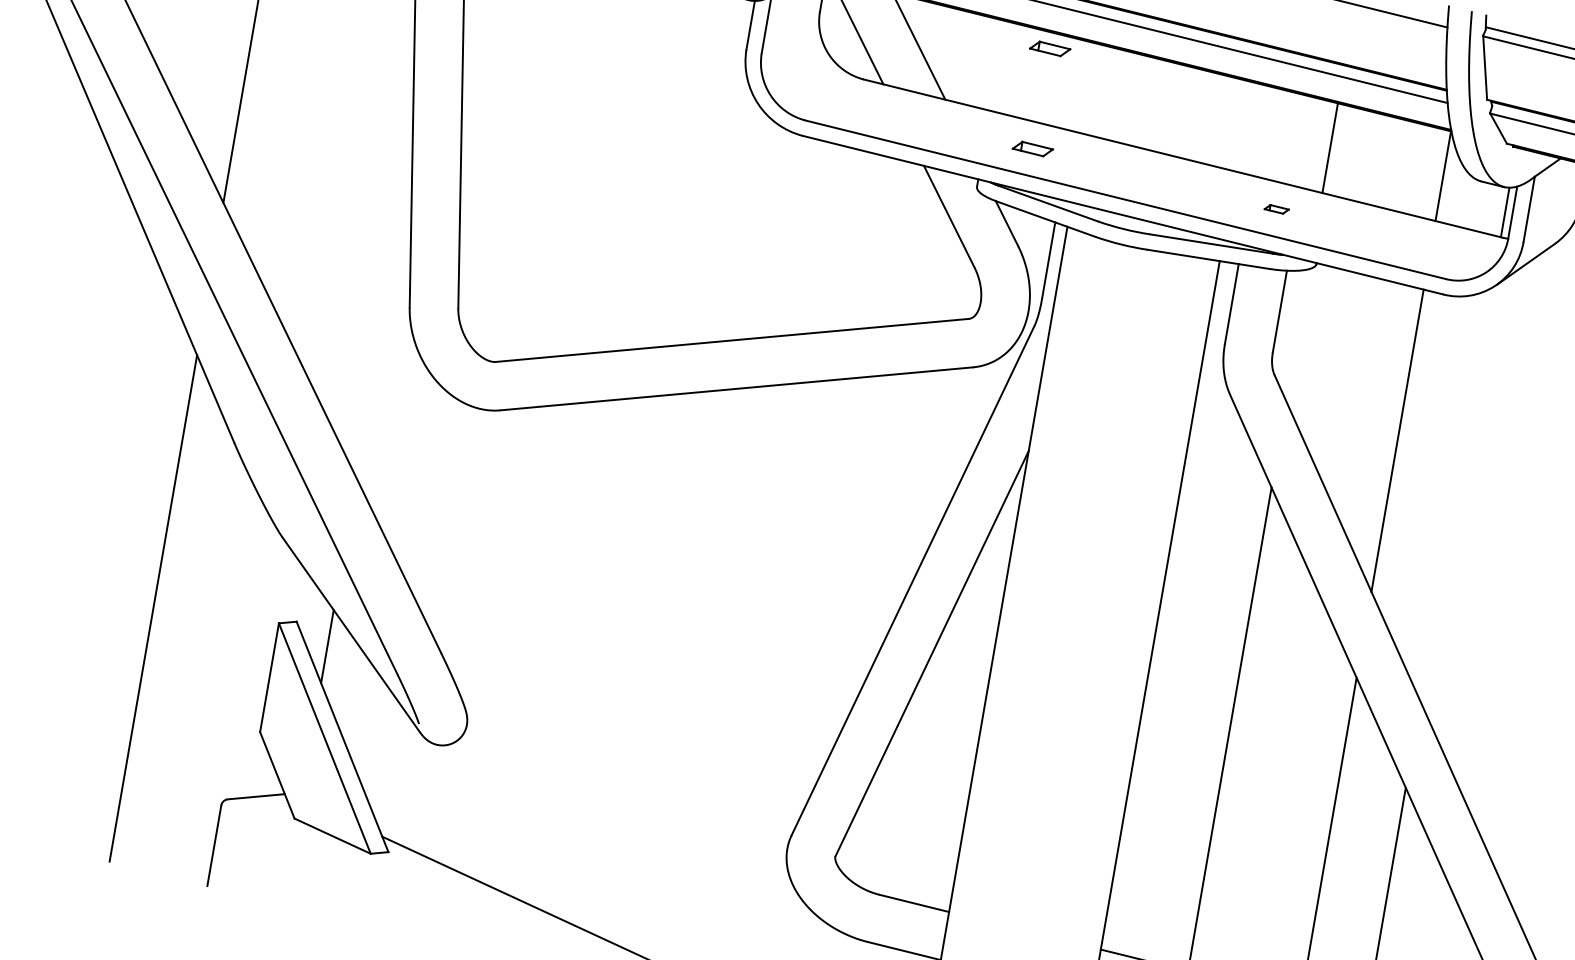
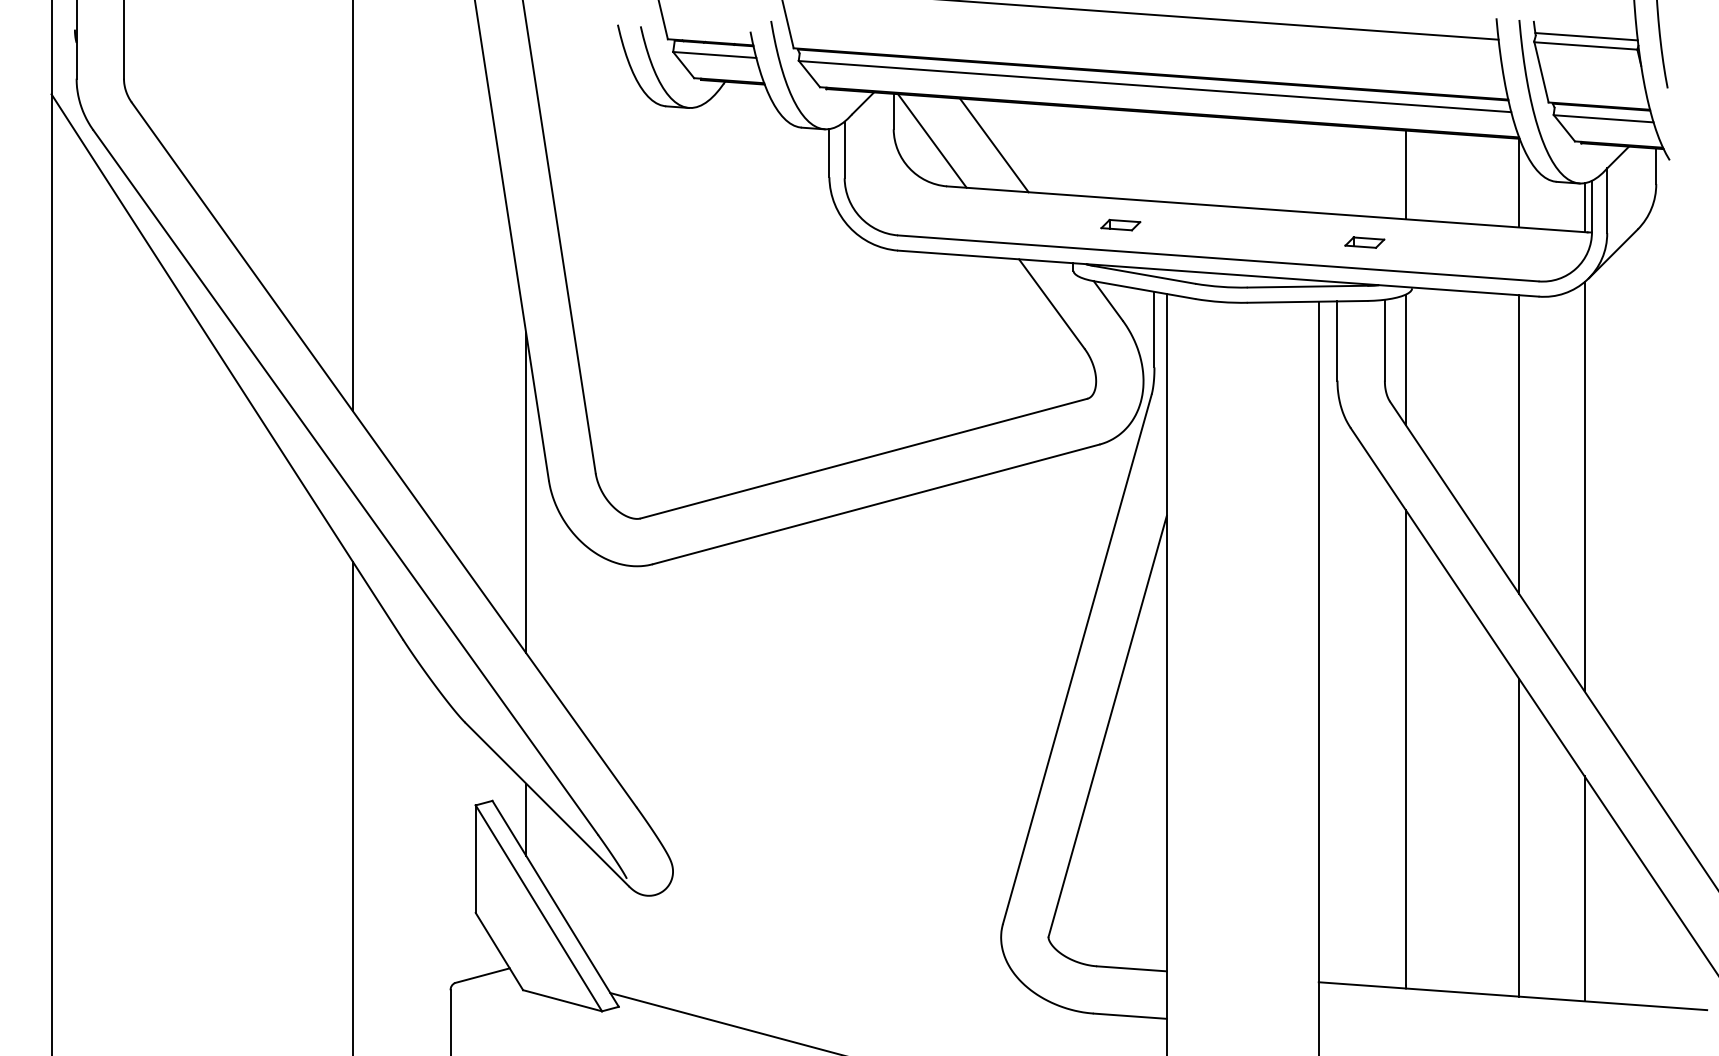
part: (1049, 48) -> (1120, 125), removed
part: (1276, 209) -> (1364, 242), size x1.67
line: (384, 315) -> (526, 492), added
line: (1298, 334) -> (1406, 359), added
line: (1456, 494) -> (1584, 486), added

